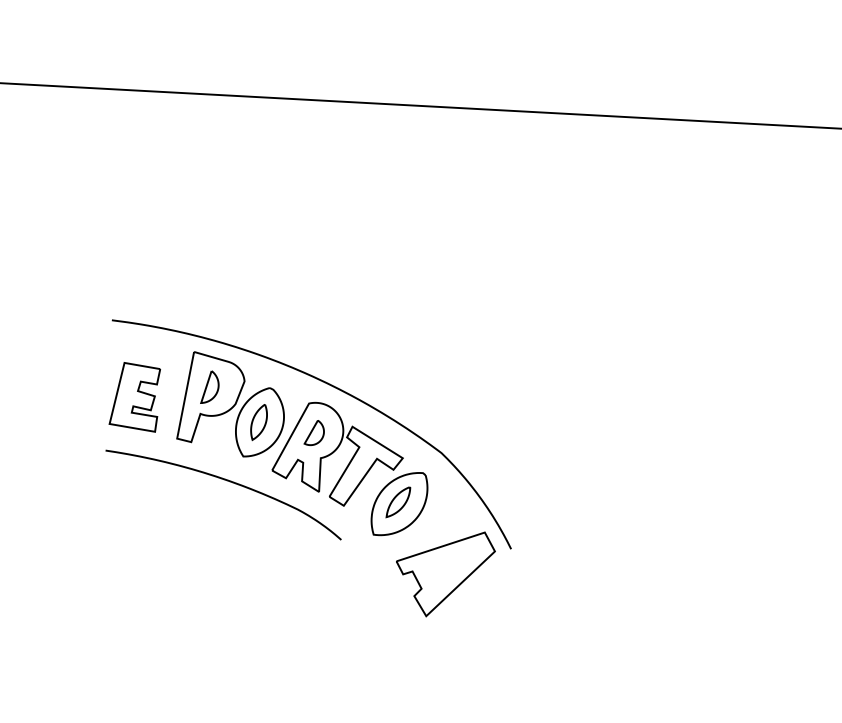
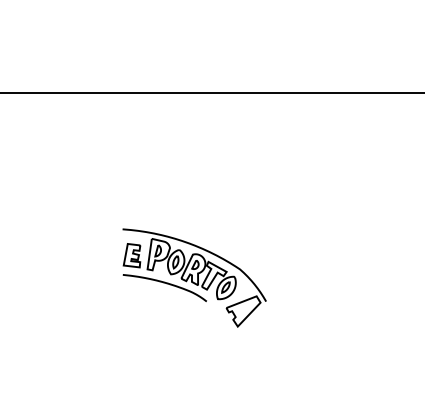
part: (309, 469) -> (194, 277), size x0.7

